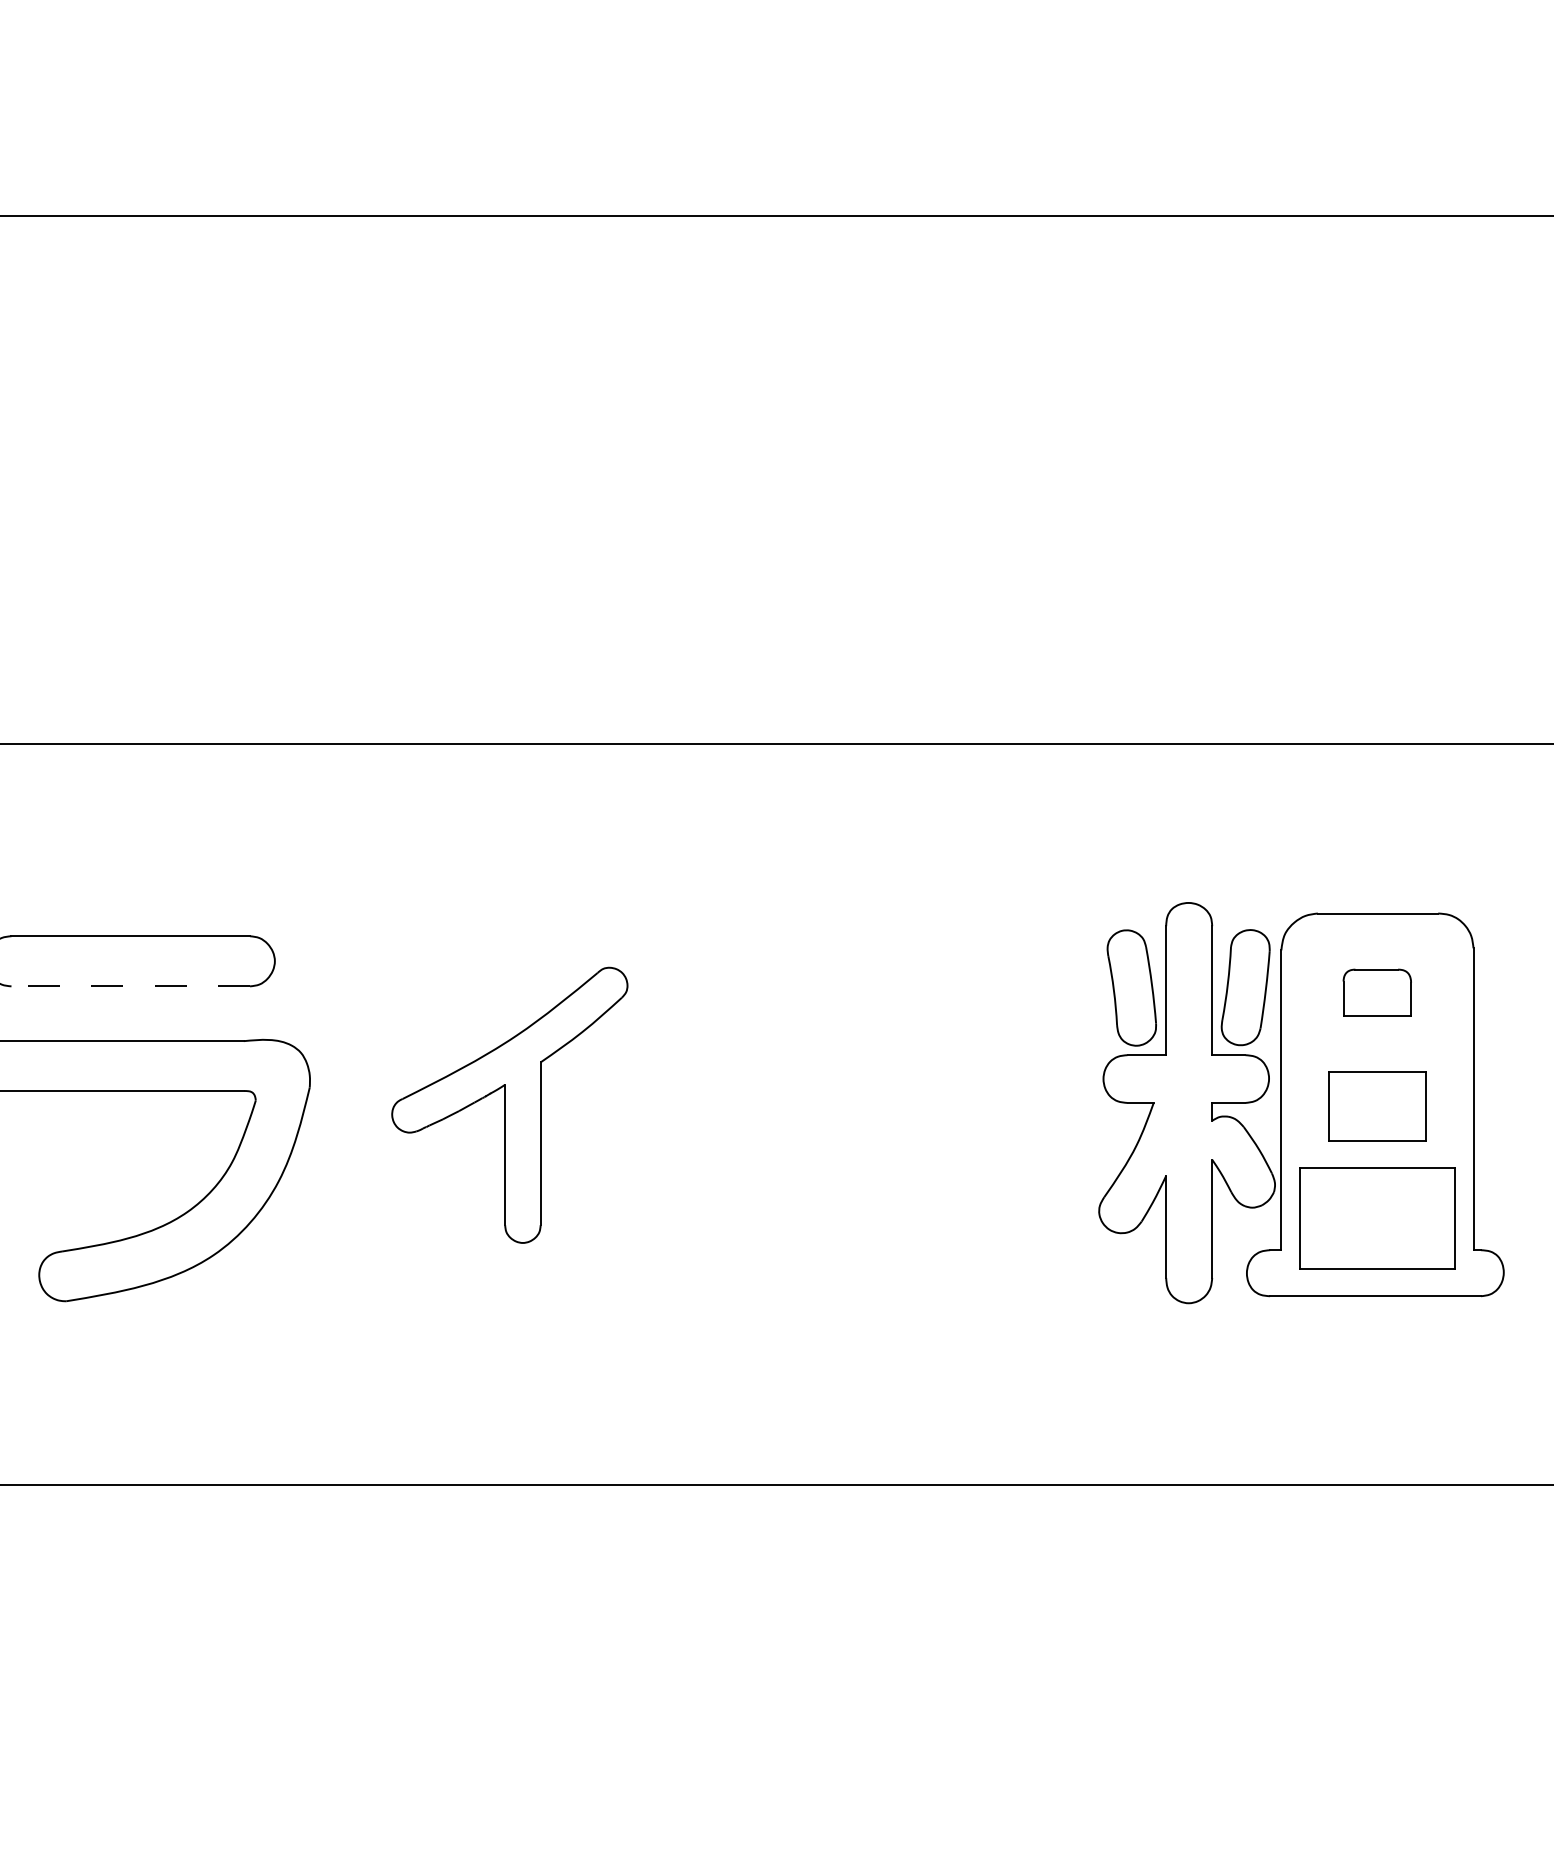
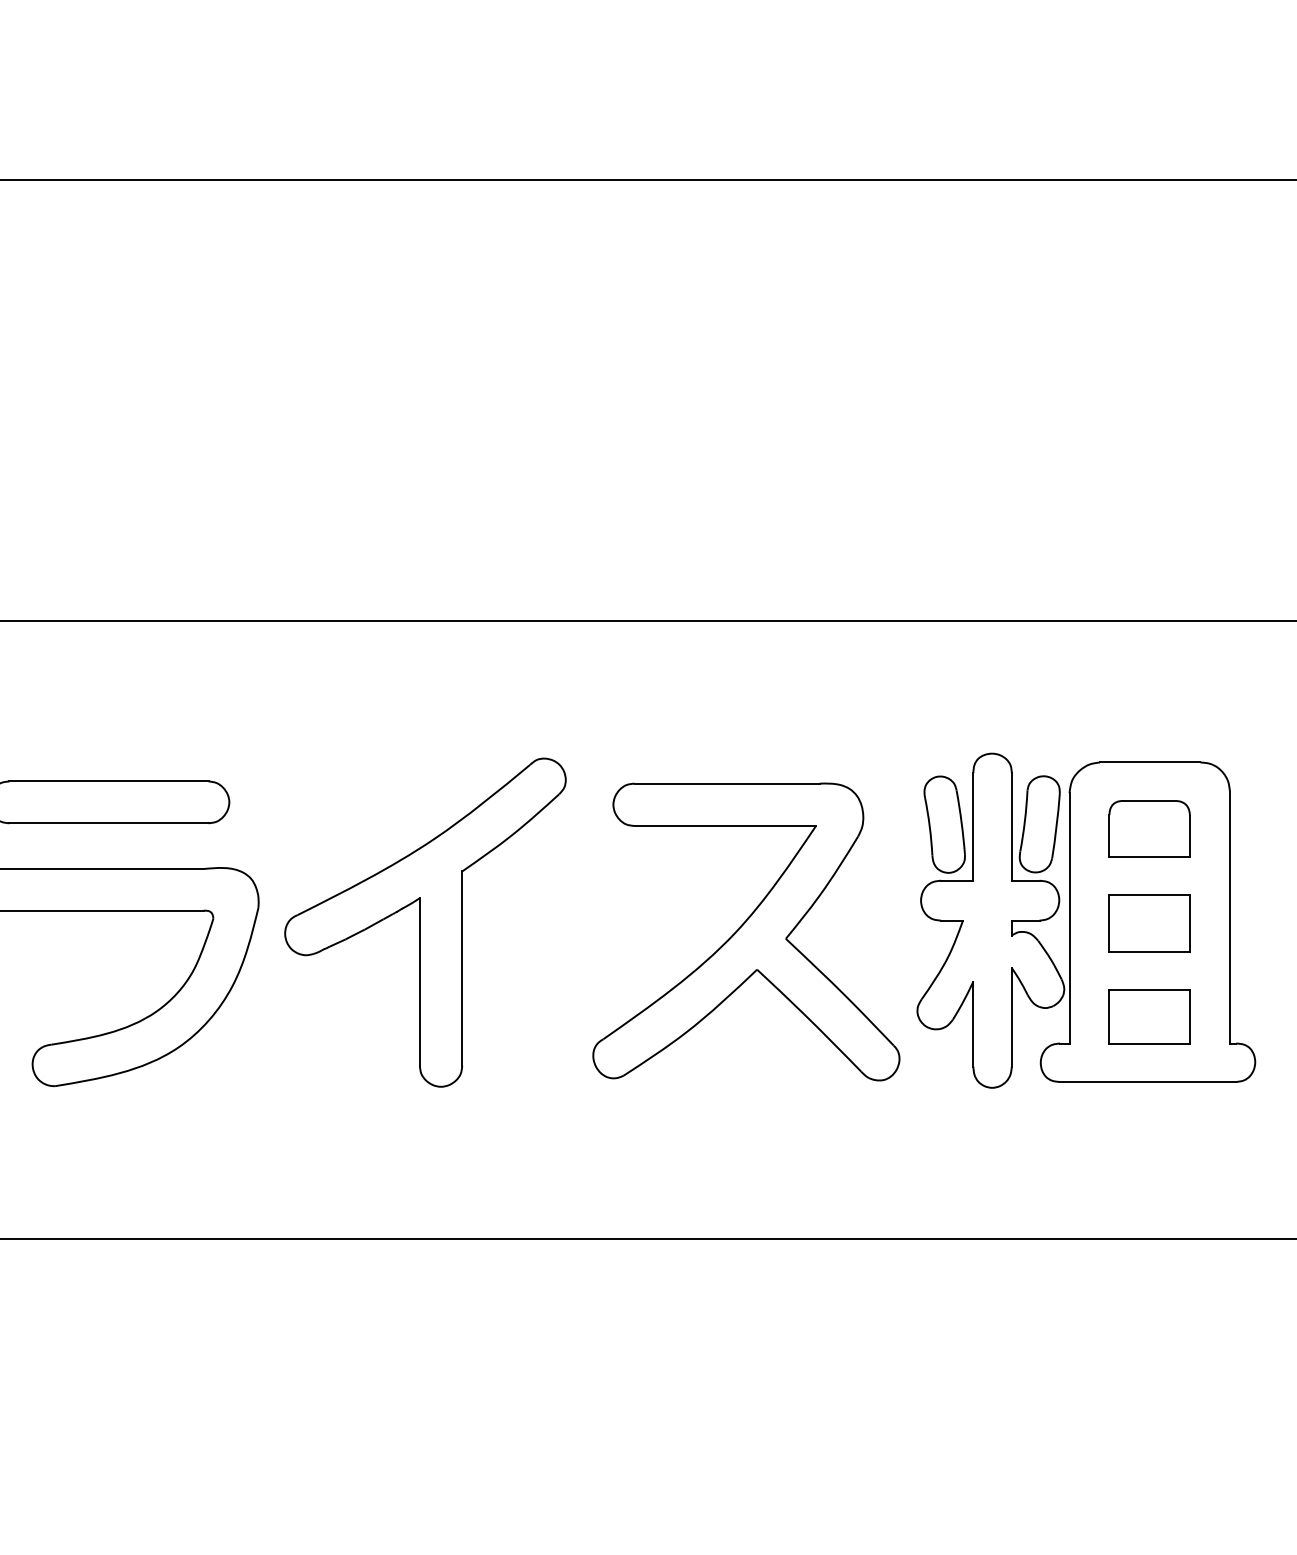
line: (131, 986) -> (109, 823), dashed -> solid
part: (1377, 992) -> (1149, 828), size x1.43
part: (509, 1105) -> (425, 922), size x1.43
part: (894, 1115) -> (746, 931), added
part: (1377, 1217) -> (1149, 1016), size x0.62

